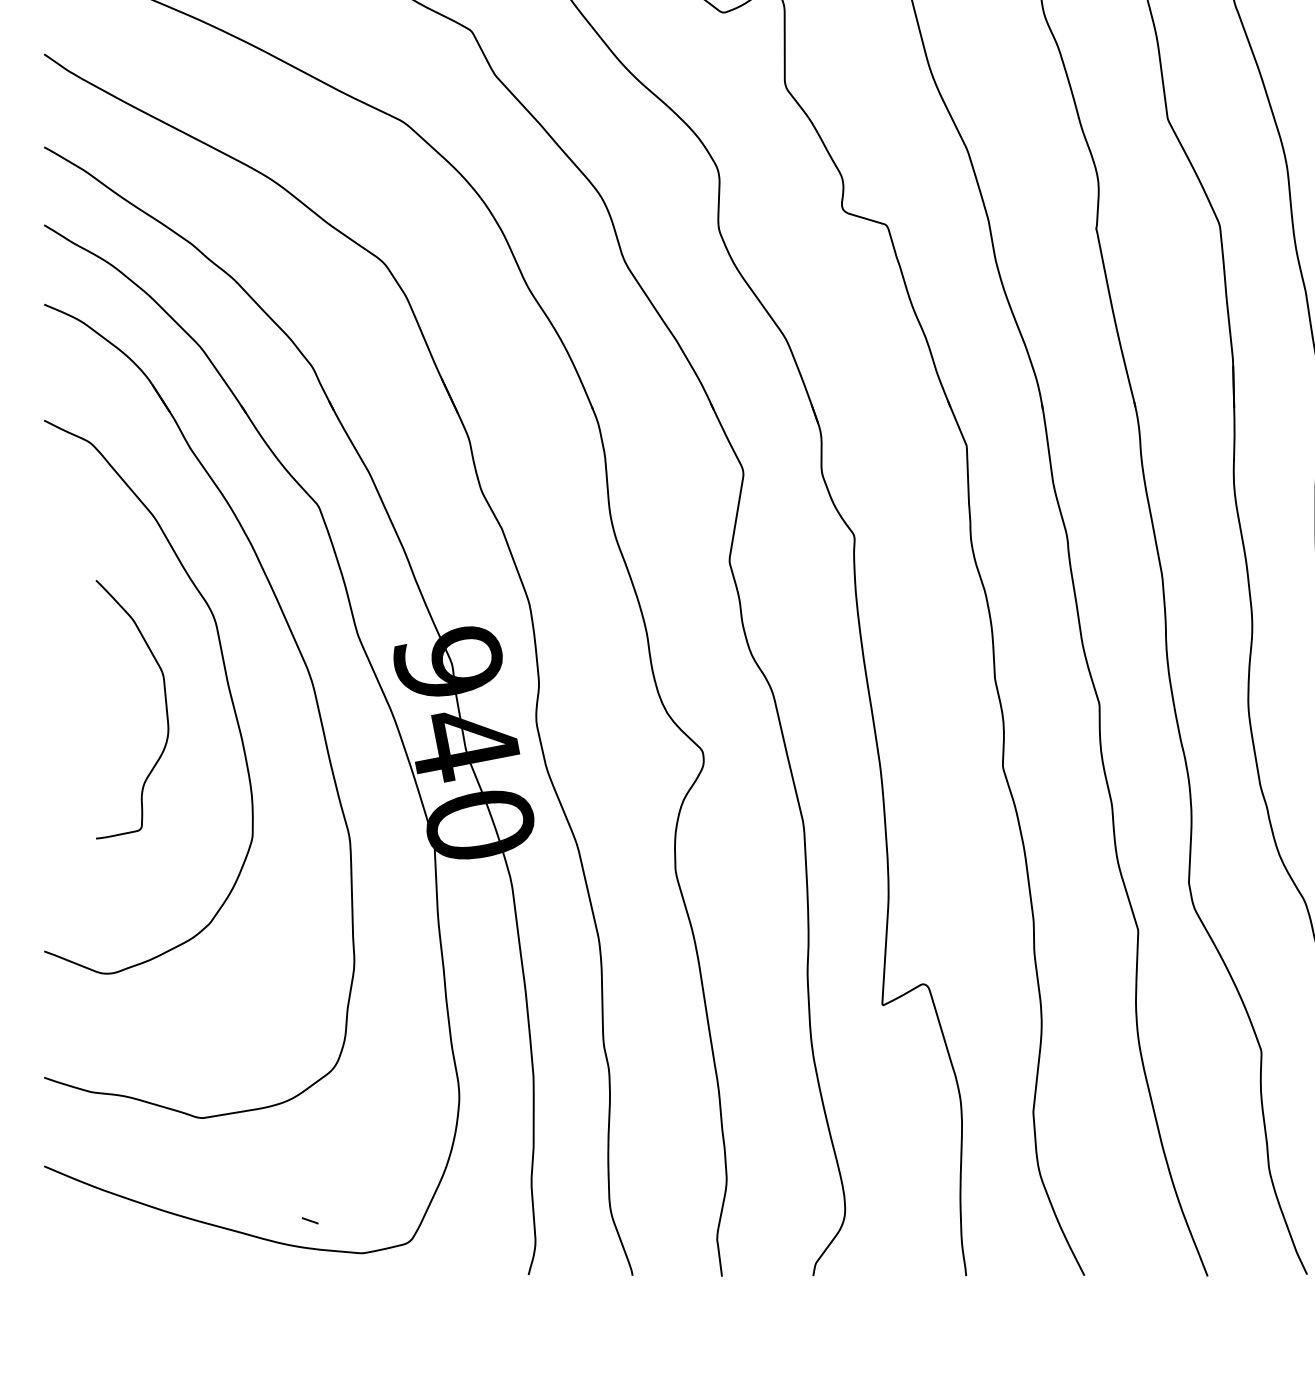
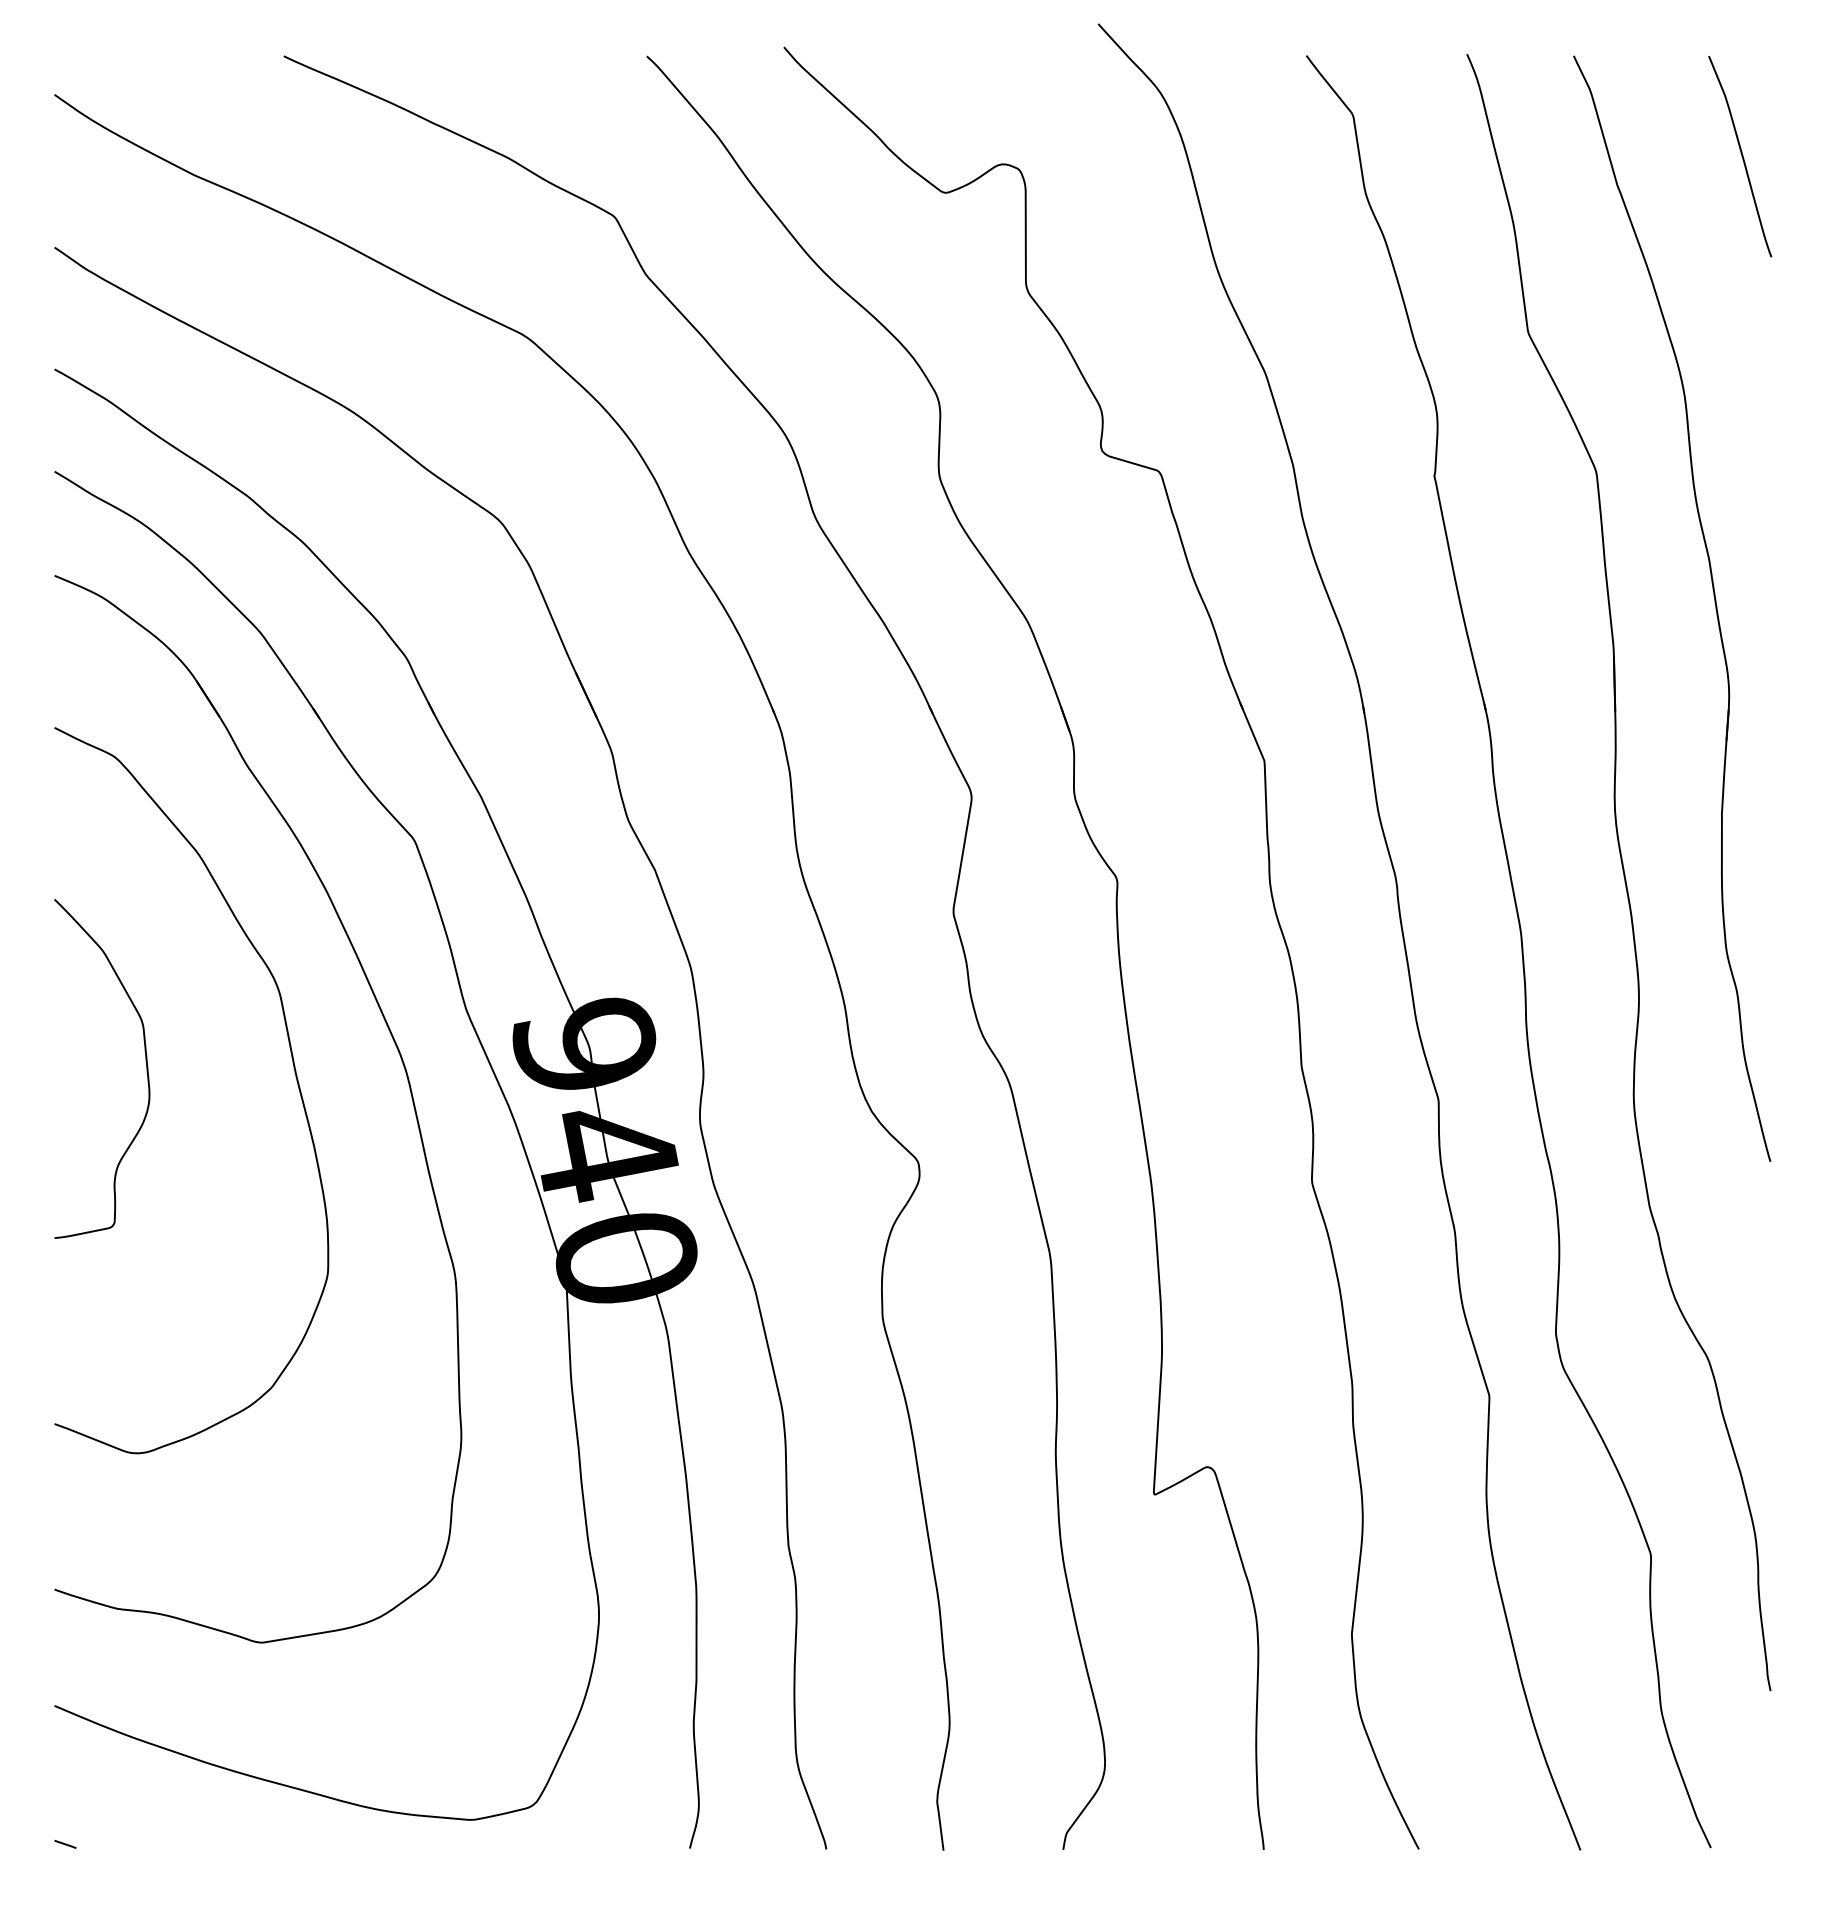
curve: (165, 703) -> (145, 1061), moved
line: (310, 1220) -> (65, 1844), moved

